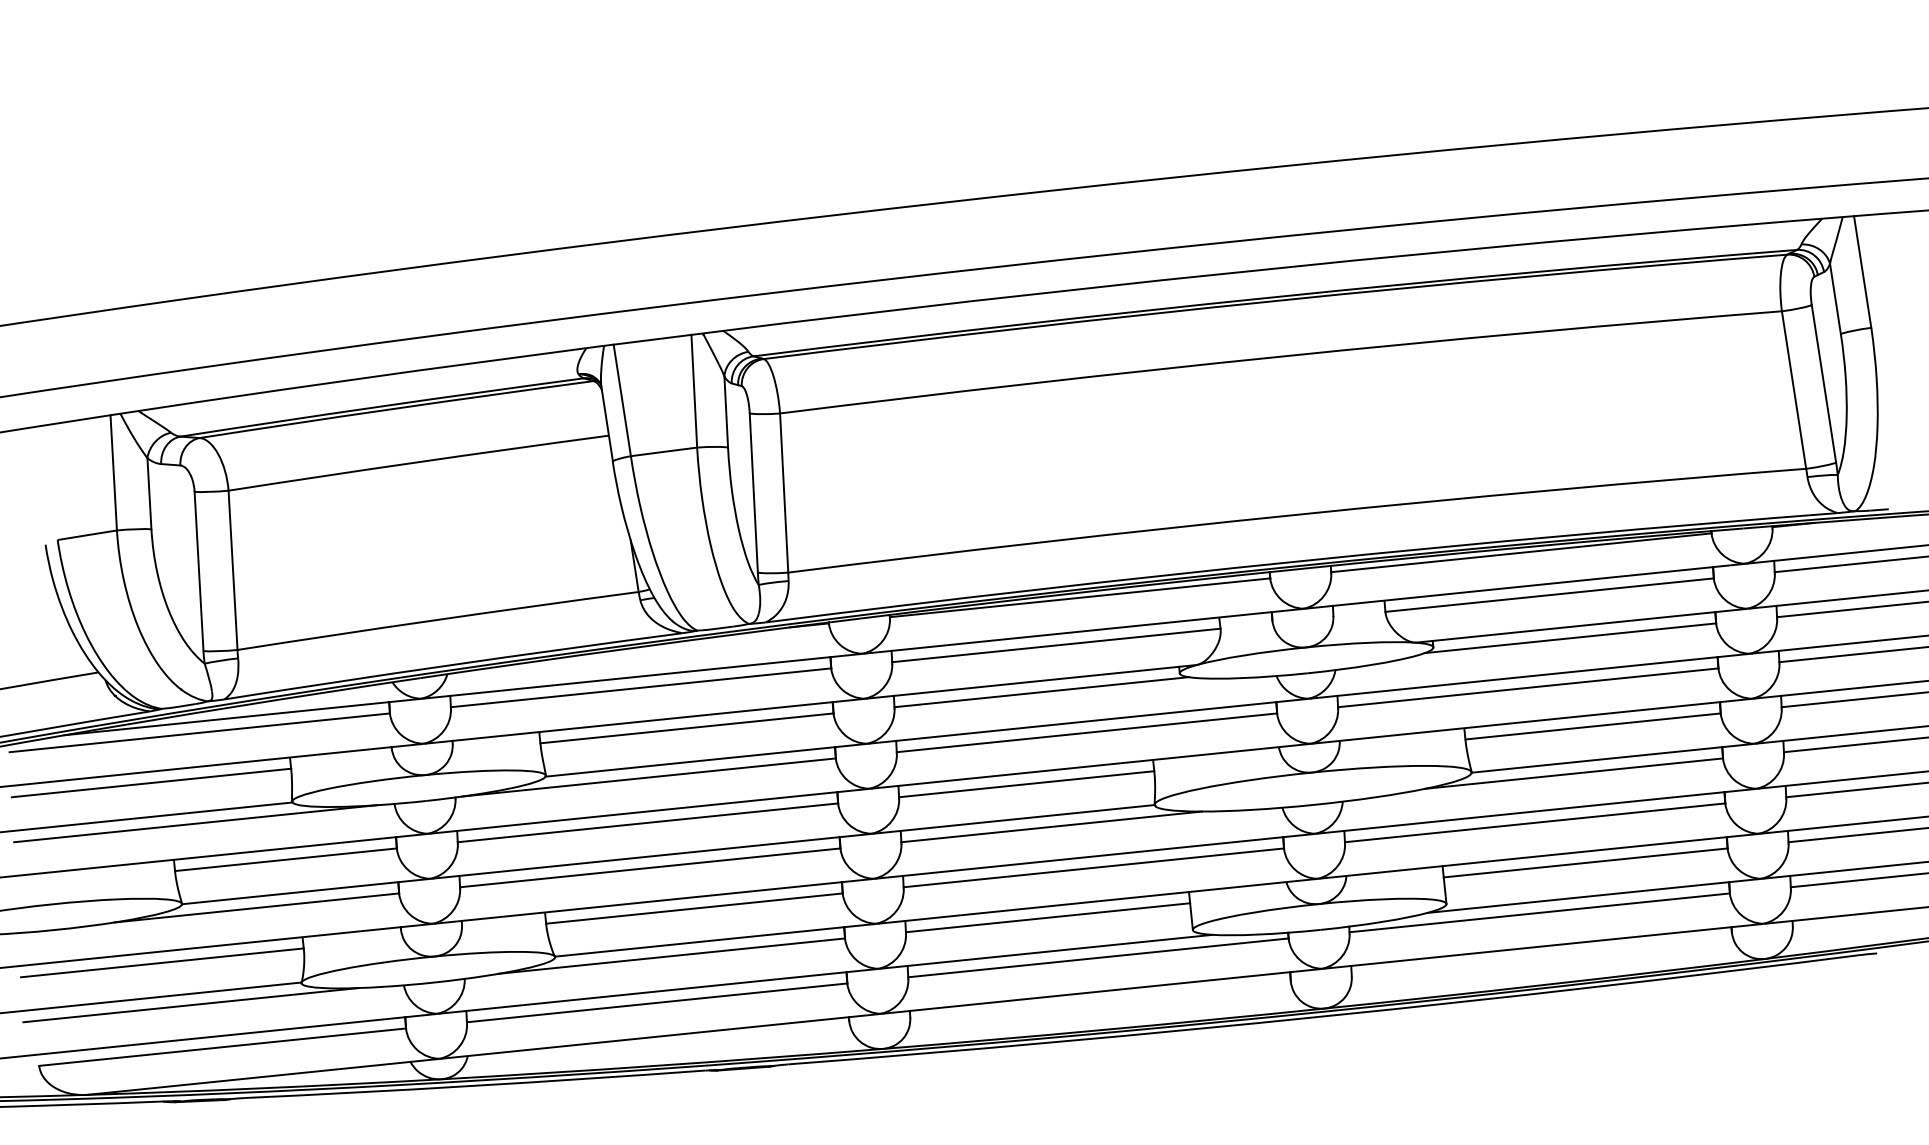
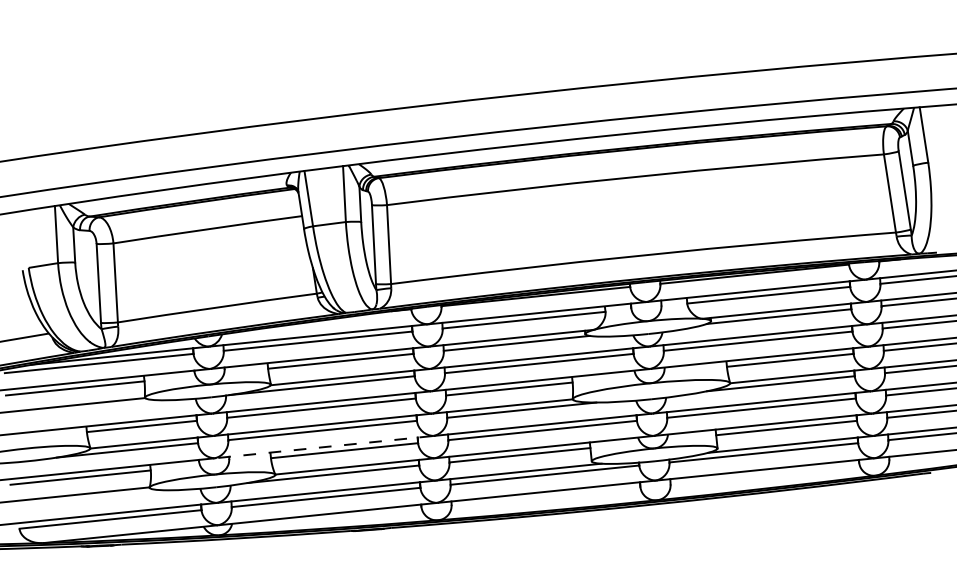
line: (196, 823) -> (97, 408), removed
line: (652, 902) -> (323, 447), solid -> dashed
line: (190, 1004) -> (94, 498), removed

